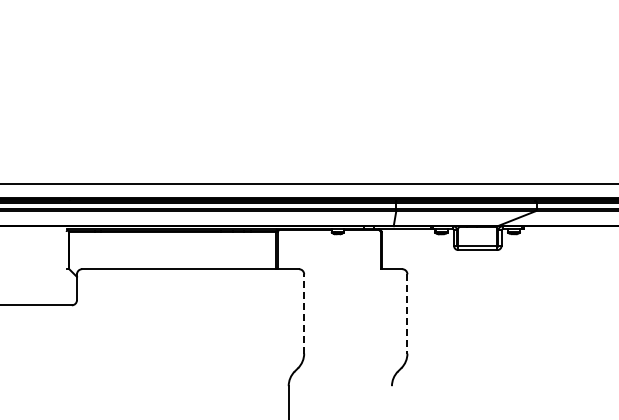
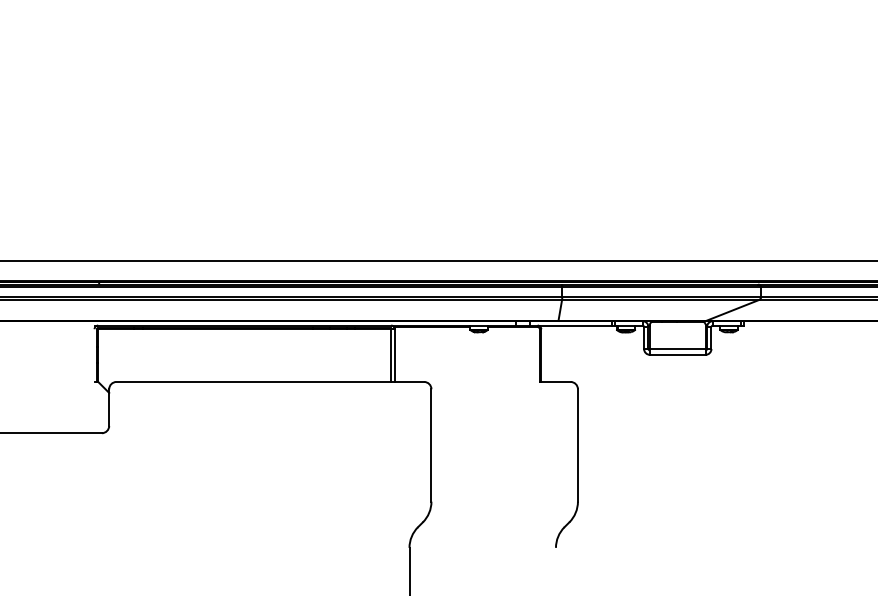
line: (304, 313) -> (431, 444), dashed -> solid
line: (407, 313) -> (578, 444), dashed -> solid

